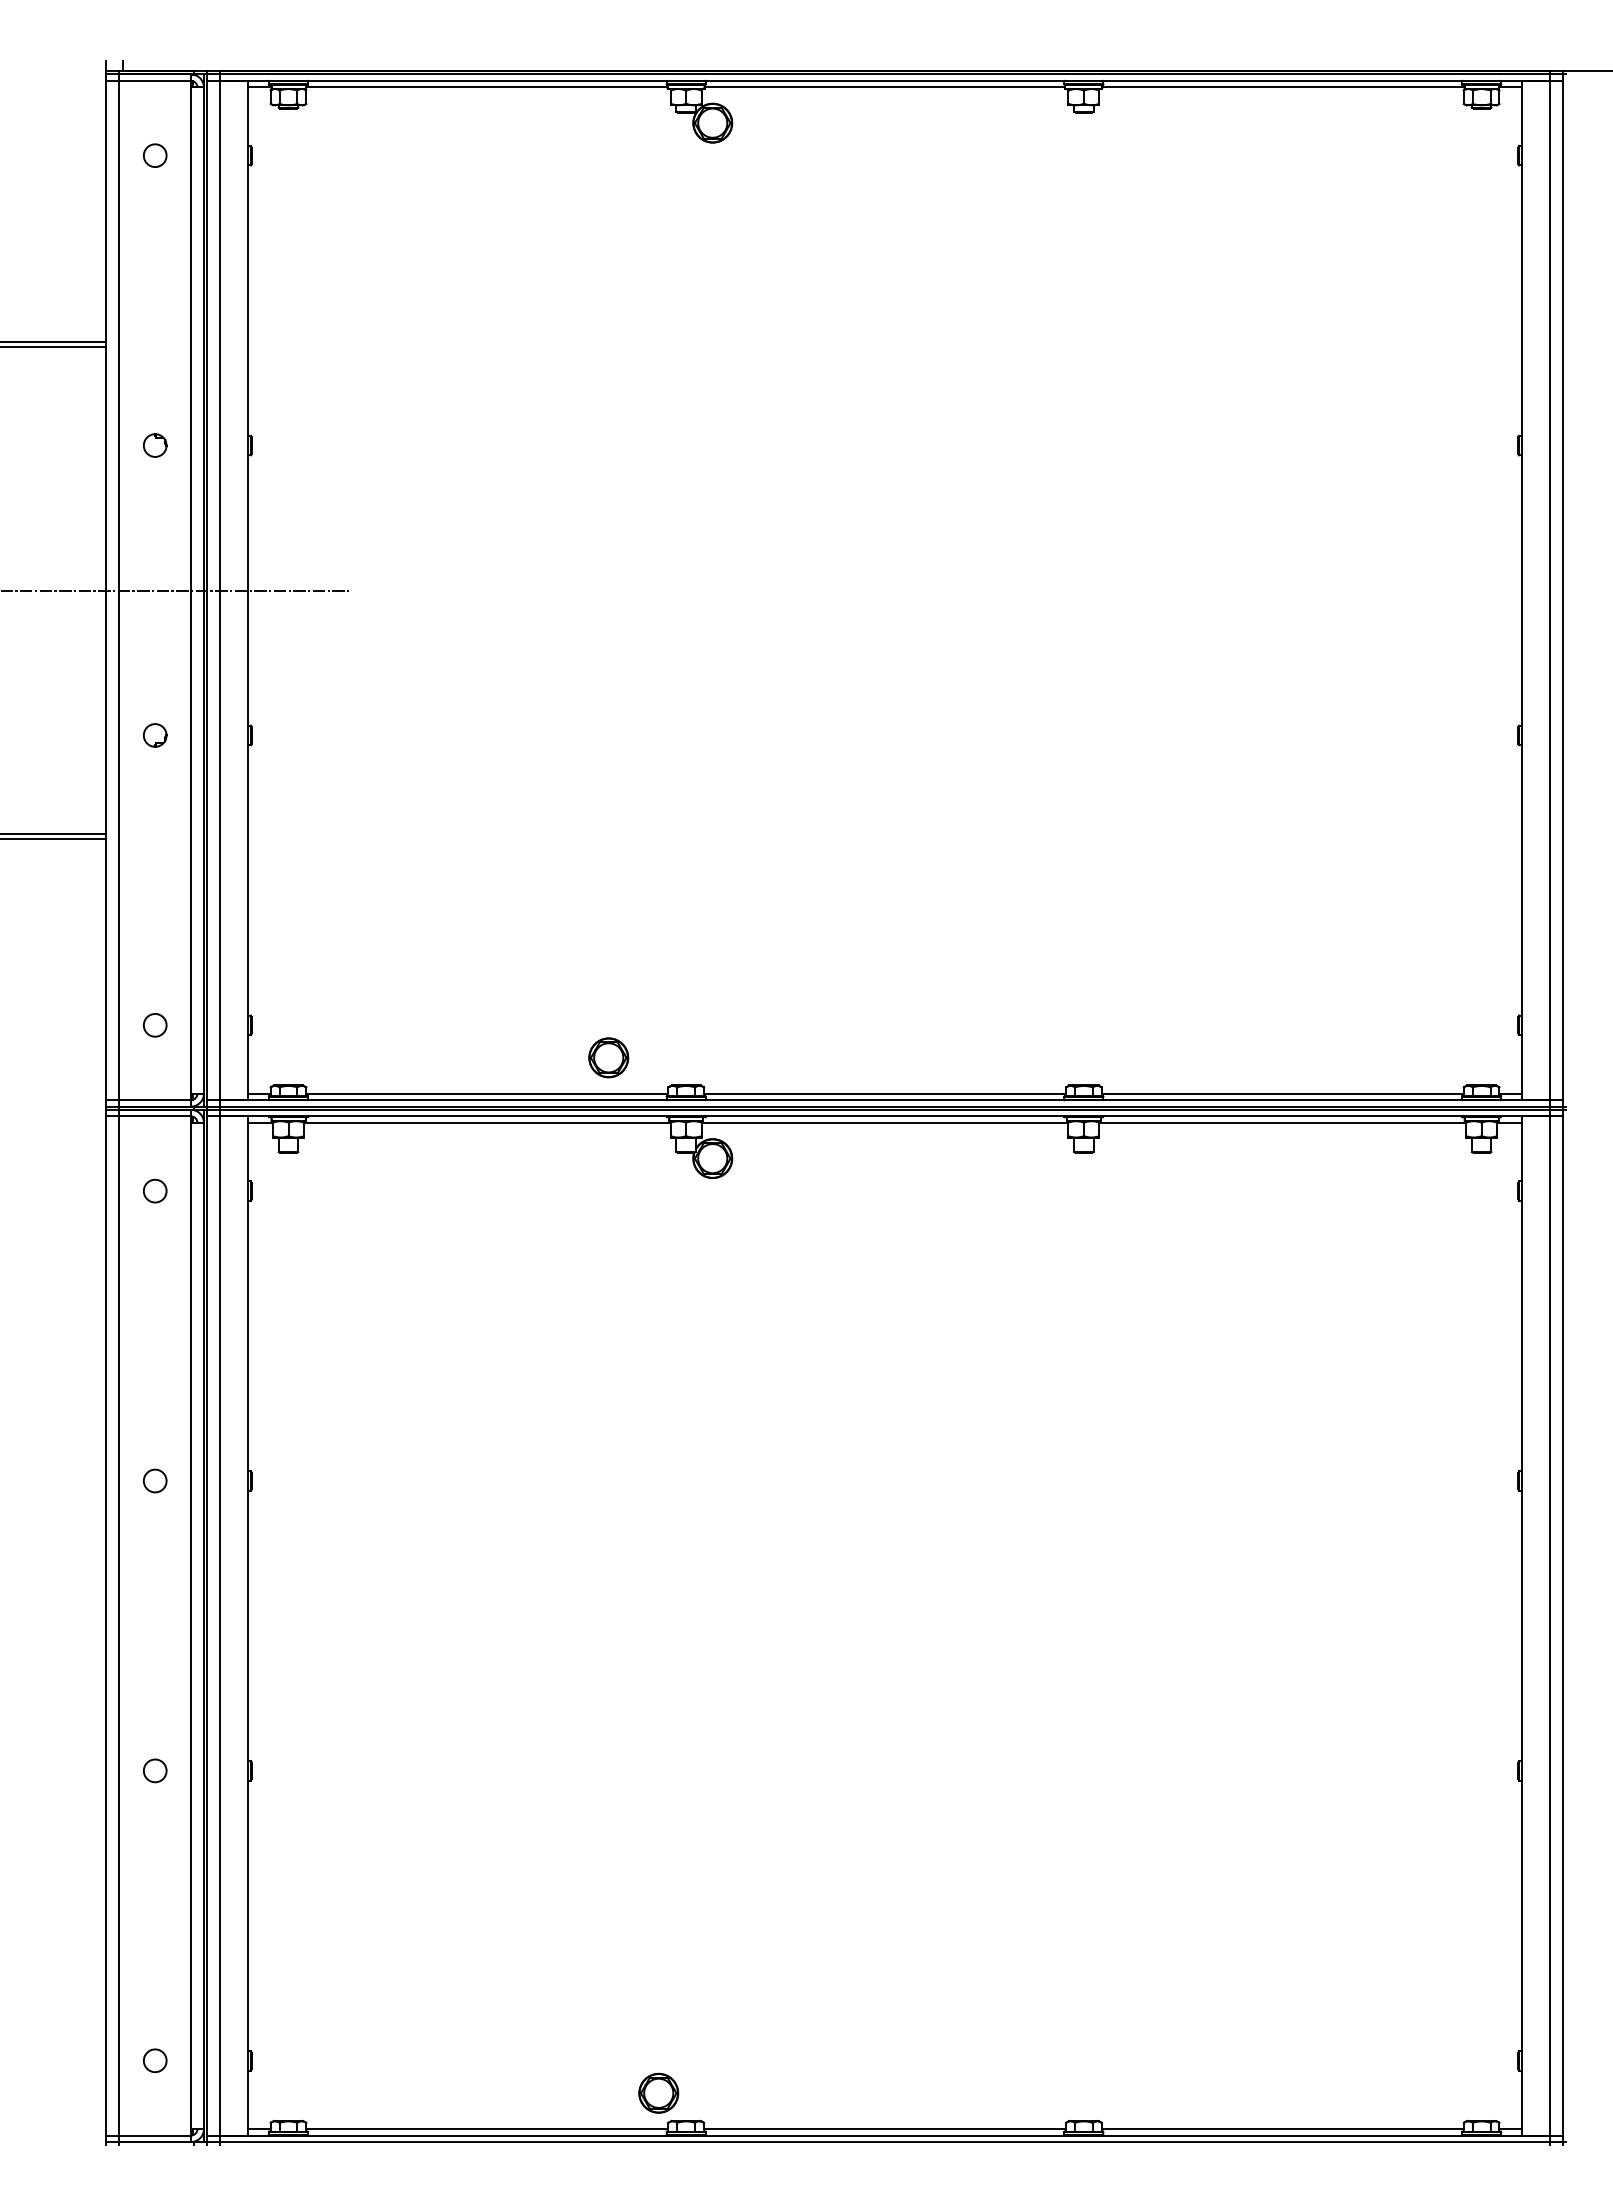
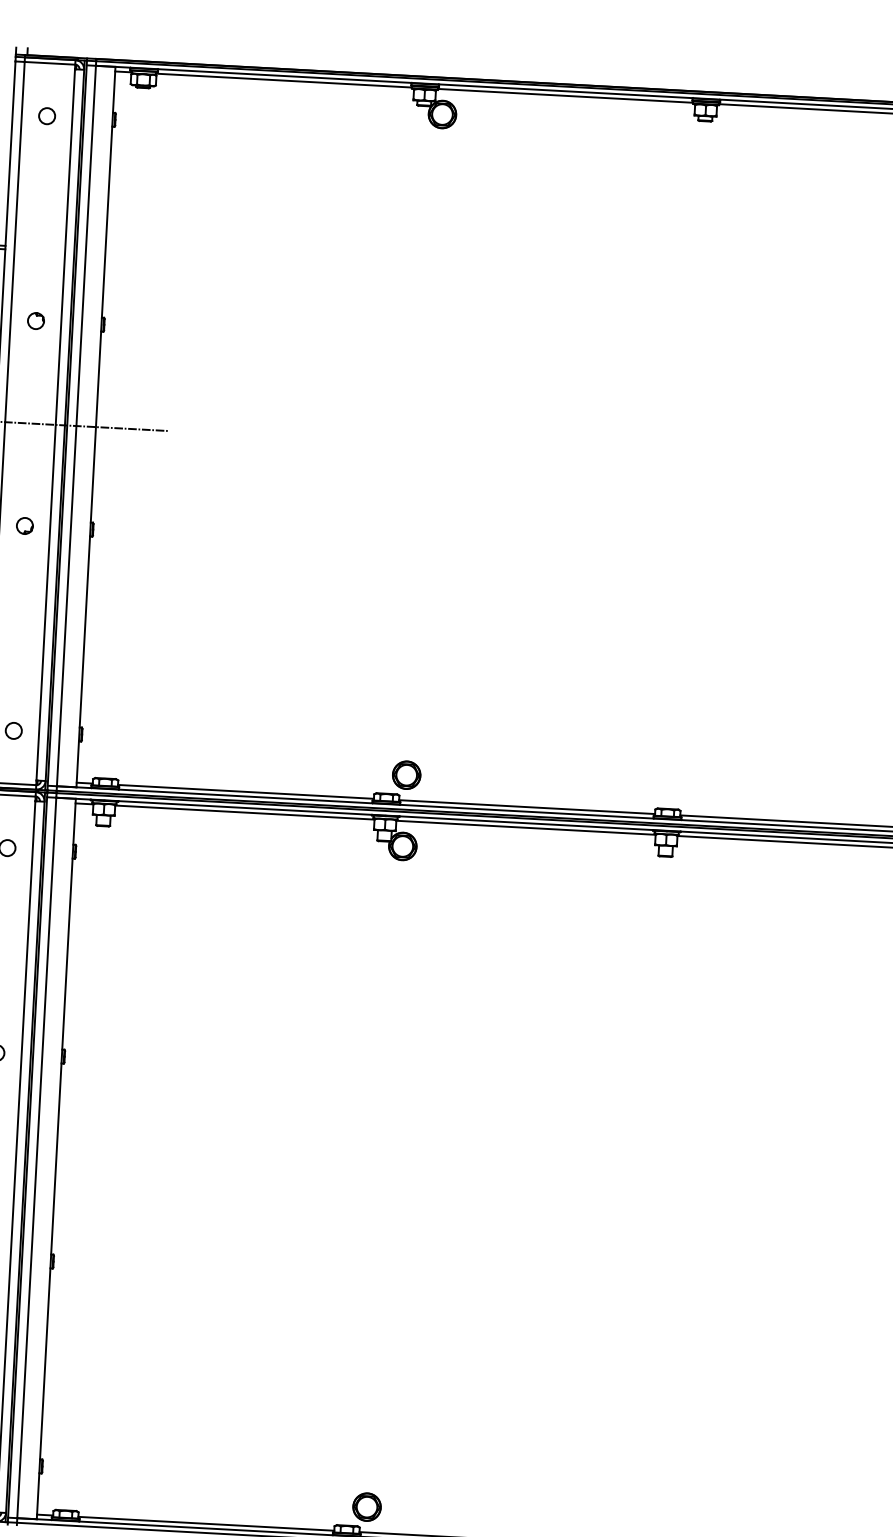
part: (608, 1057) -> (406, 774), moved
part: (658, 2092) -> (366, 1506), moved

